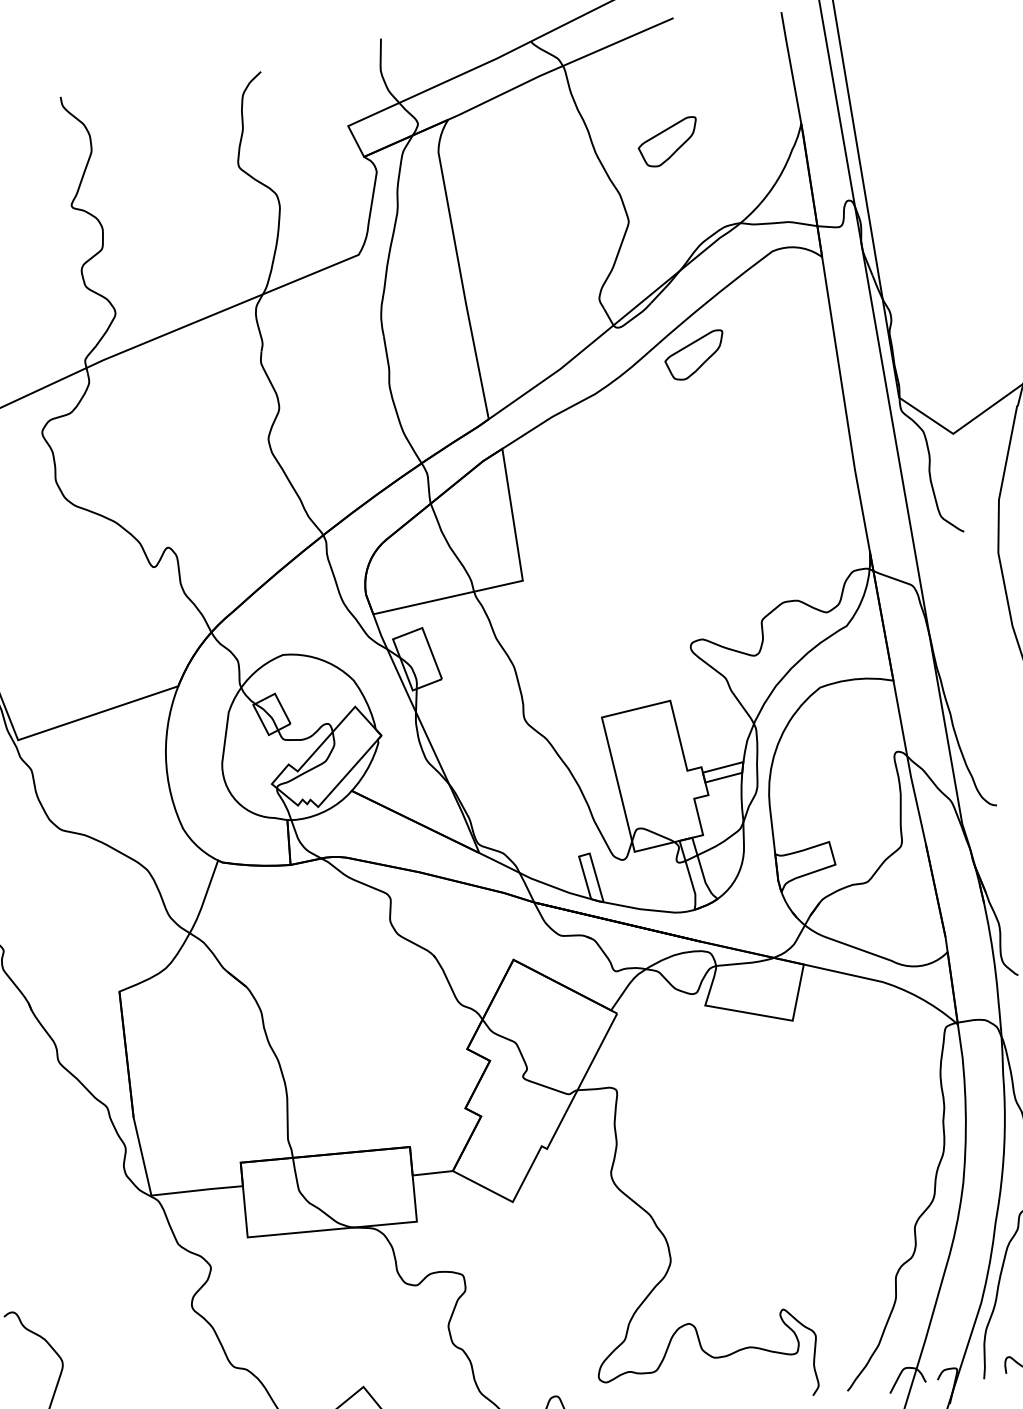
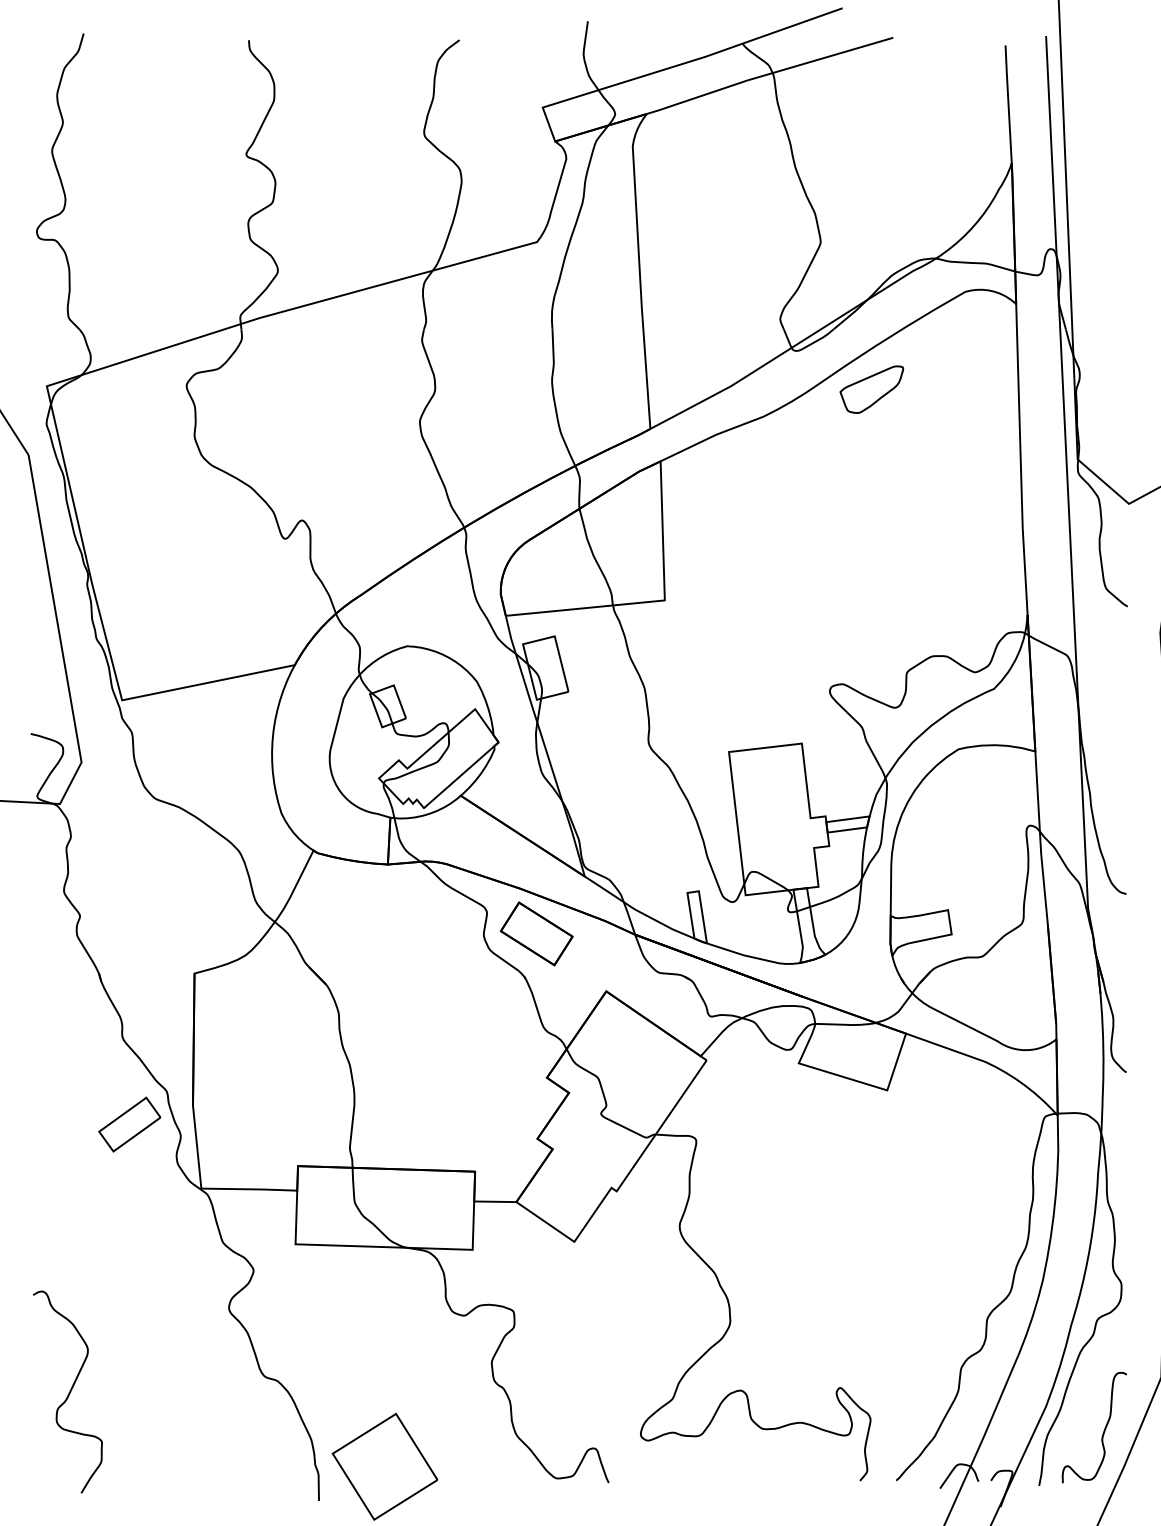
part: (668, 142) -> (871, 165), removed
part: (440, 913) -> (536, 933), added
part: (75, 1143) -> (129, 1124), added

